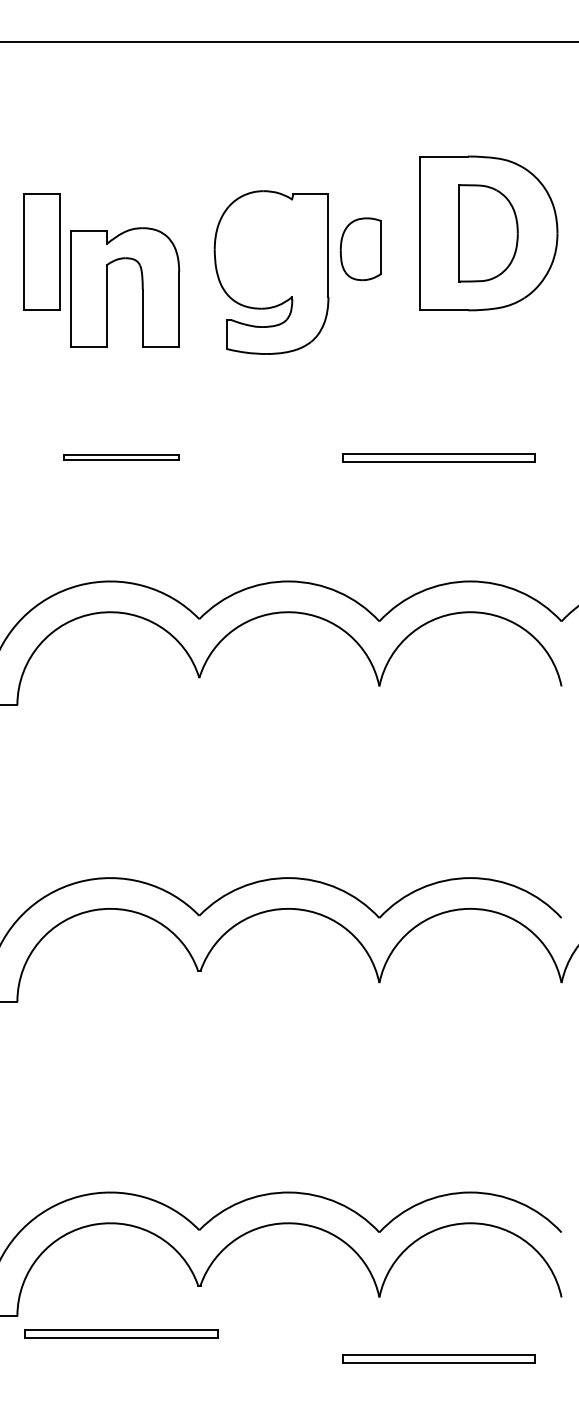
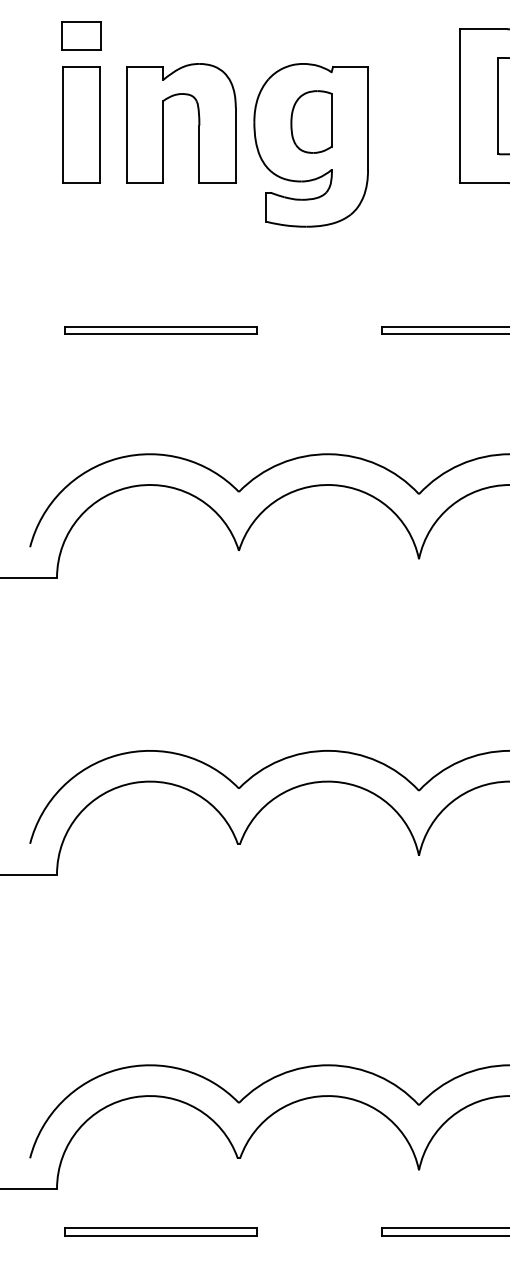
part: (41, 163) -> (81, 36), added
part: (360, 249) -> (311, 122), moved
part: (141, 287) -> (198, 123), moved
part: (121, 457) -> (161, 330), size x1.67
part: (121, 1333) -> (161, 1231), moved

